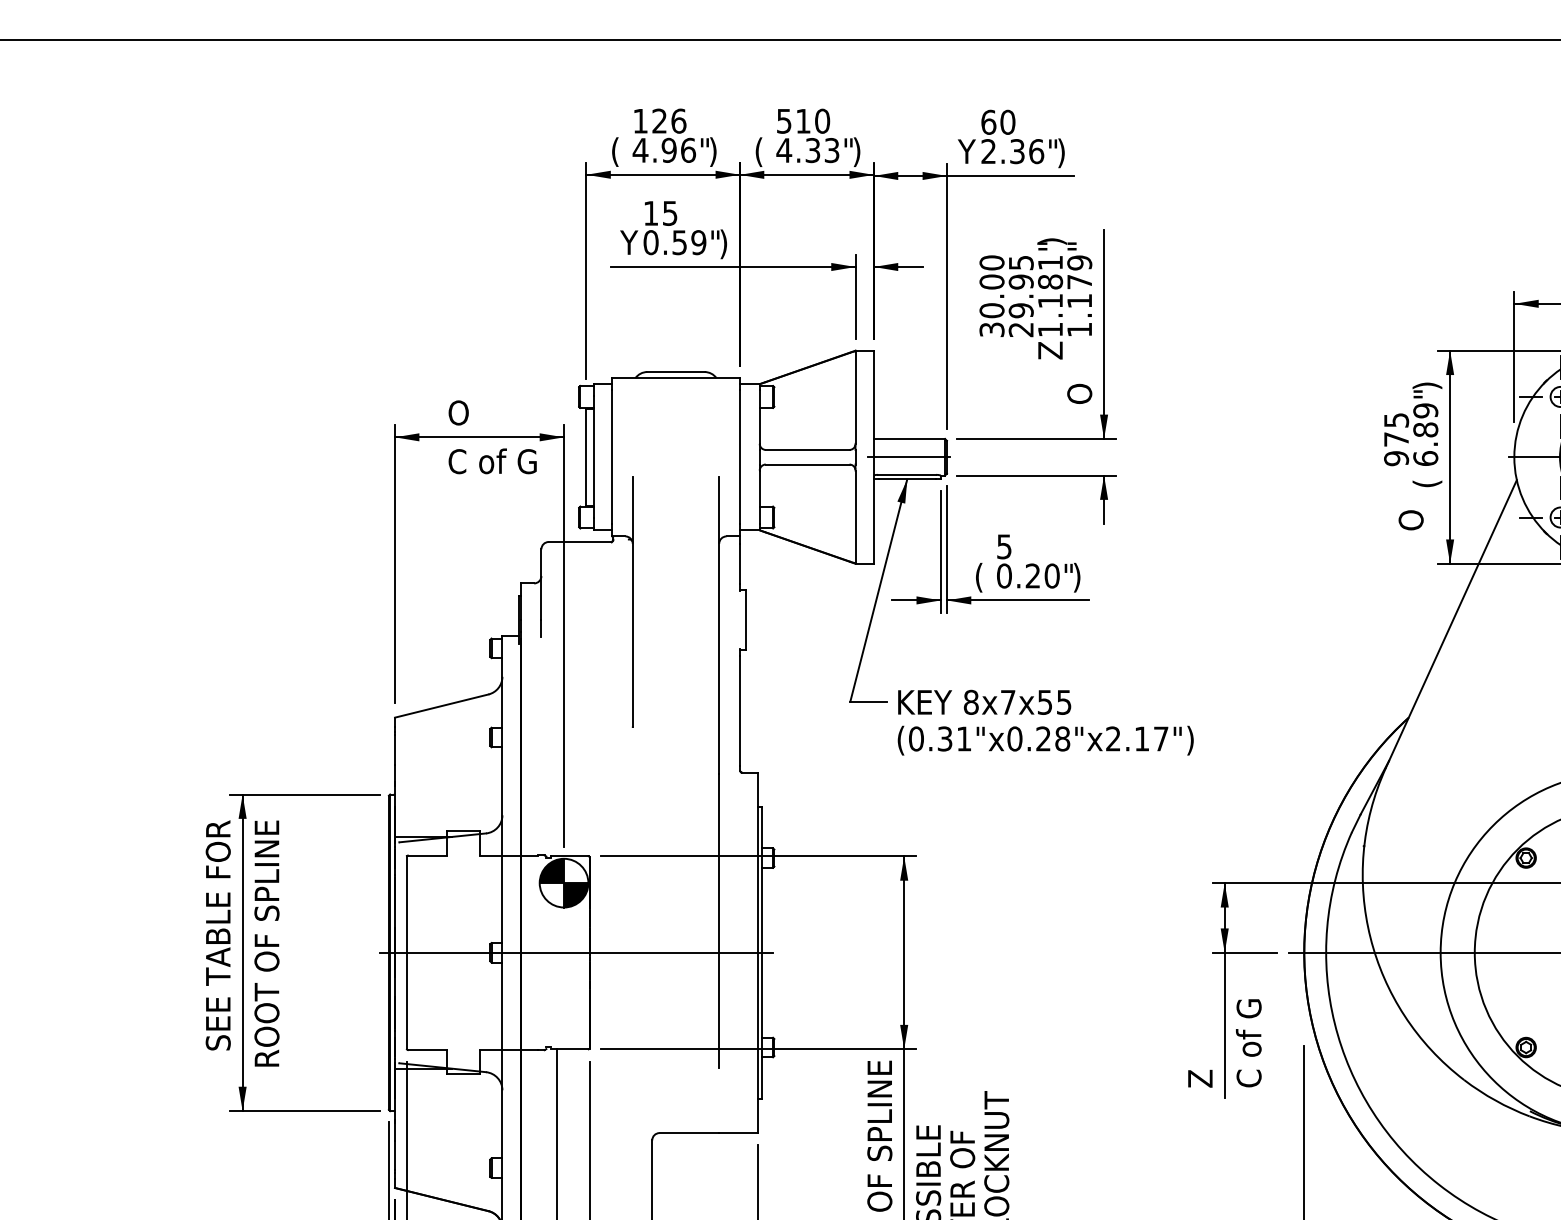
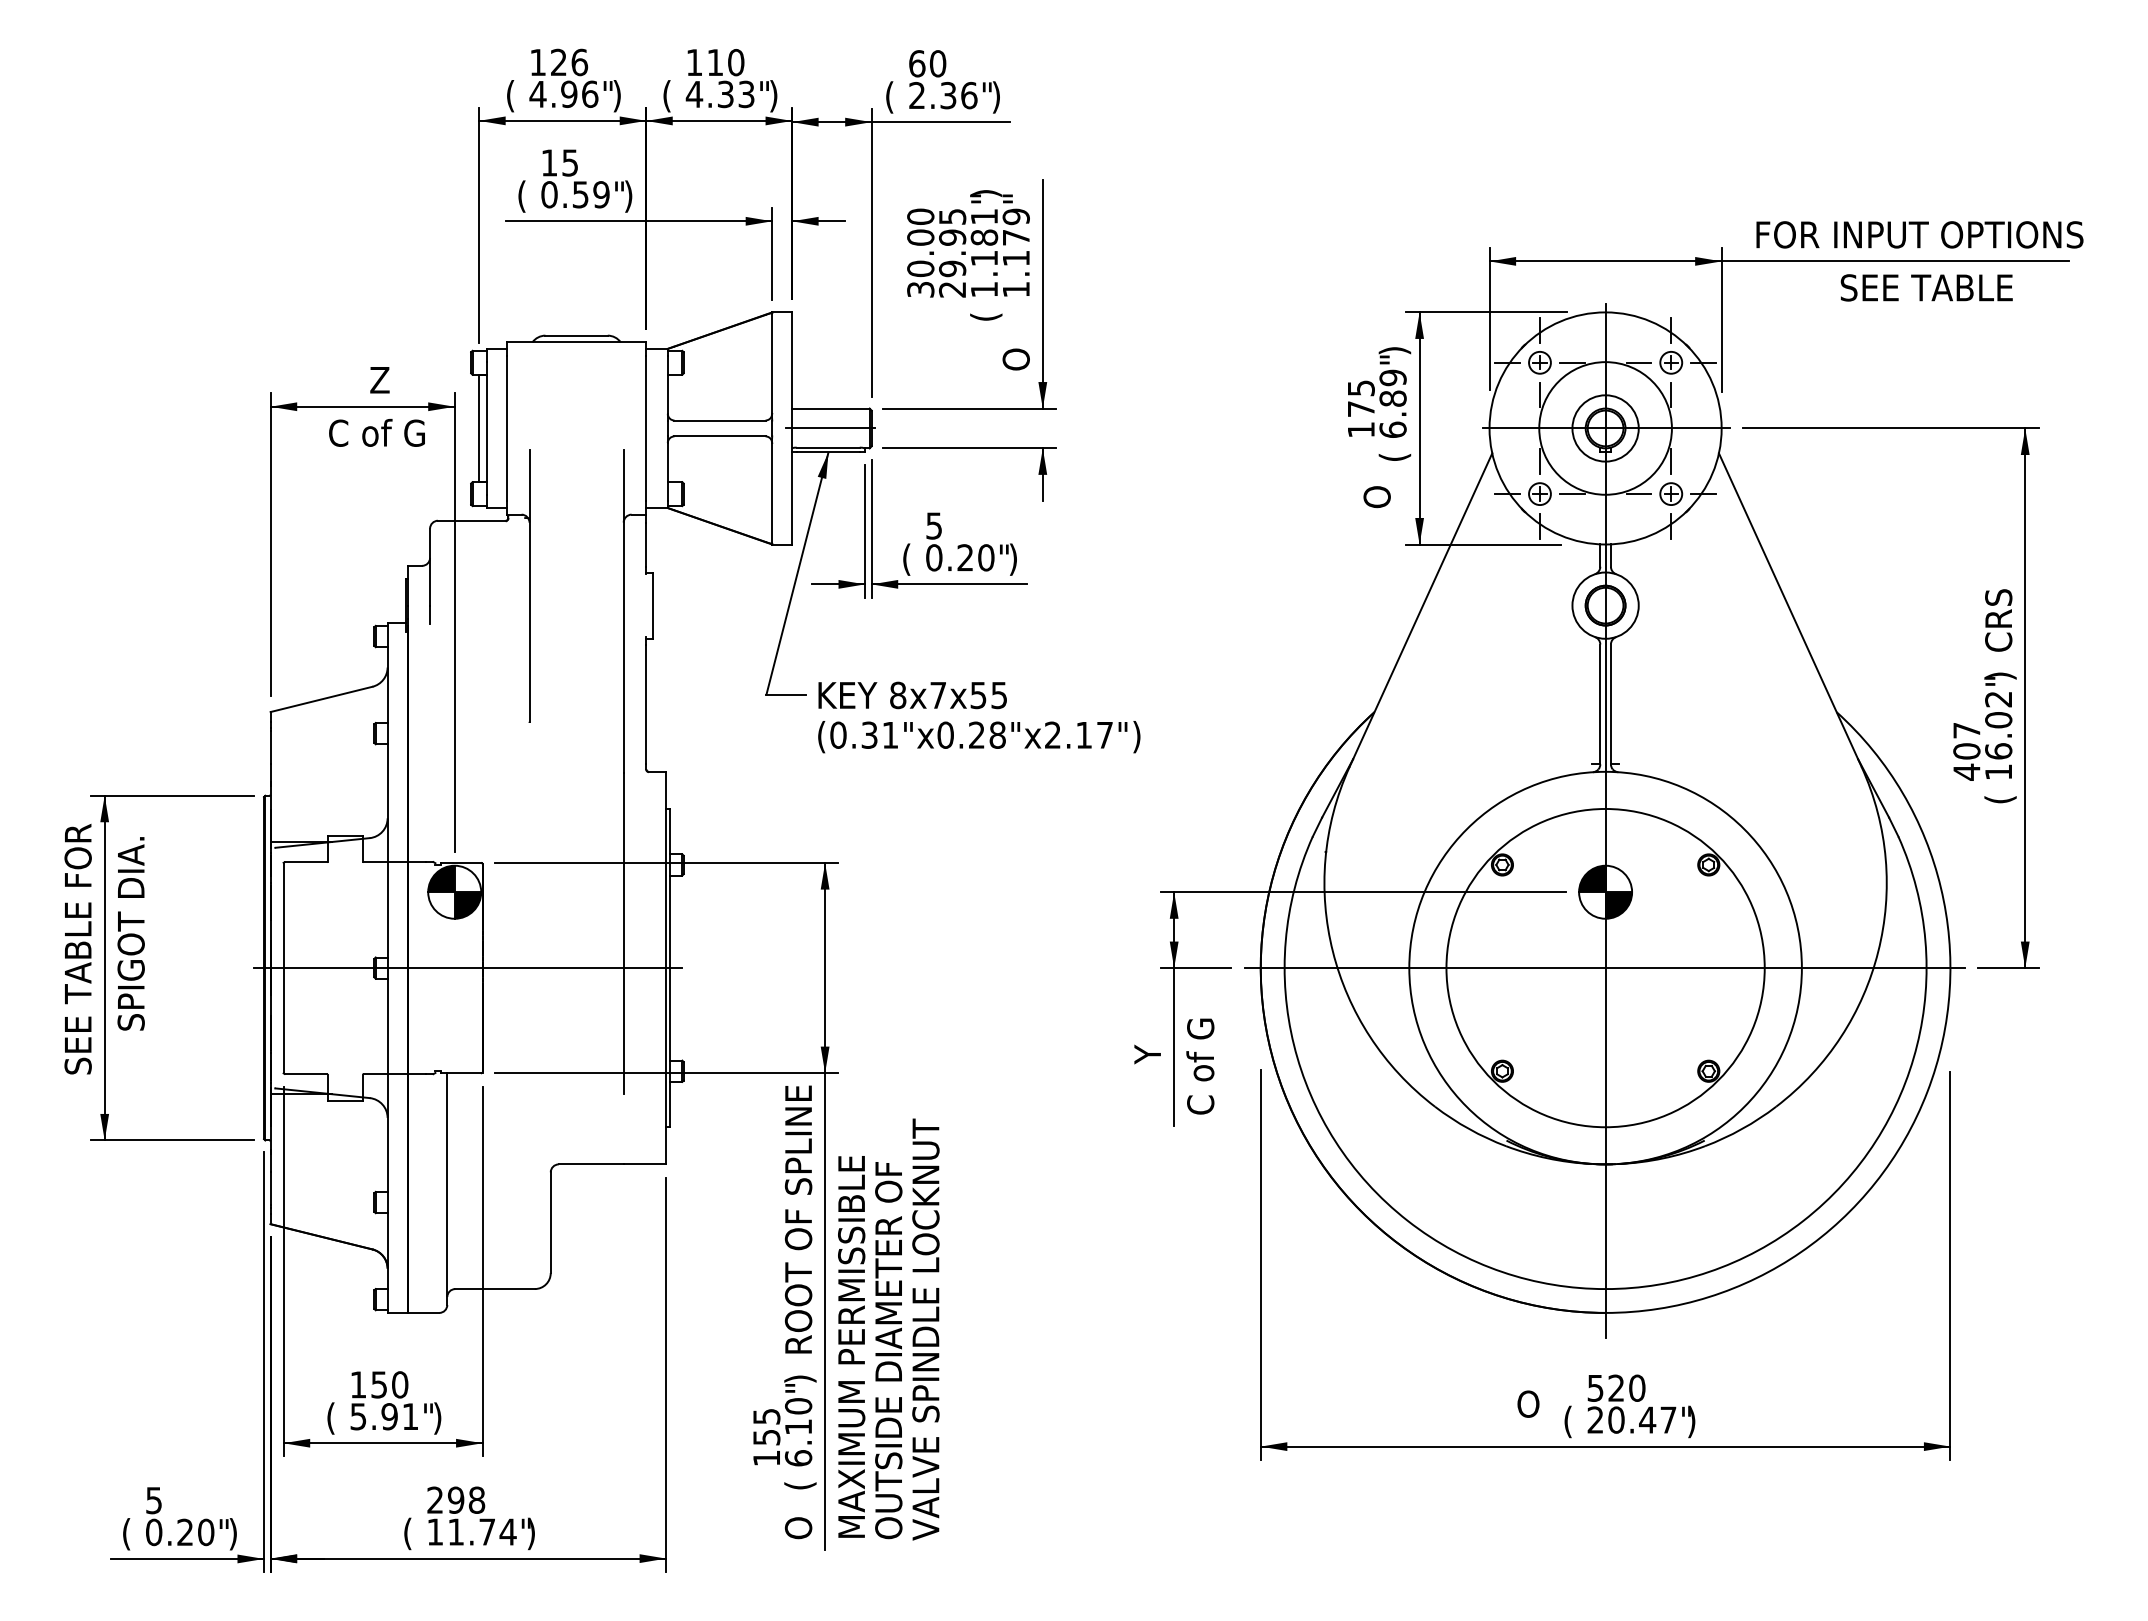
text: (784, 121) -> (694, 62), 510 -> 110
text: (966, 153) -> (893, 97), Y -> (
text: (629, 244) -> (525, 196), Y -> (
text: (1052, 350) -> (986, 312), Z -> (
text: (476, 412) -> (359, 379), O -> Z
text: (1395, 458) -> (1360, 429), 975 -> 175
text: (266, 943) -> (130, 957), ROOT OF SPLINE -> SPIGOT DIA.
text: (1200, 1055) -> (1147, 1079), Z -> Y

